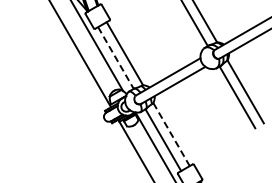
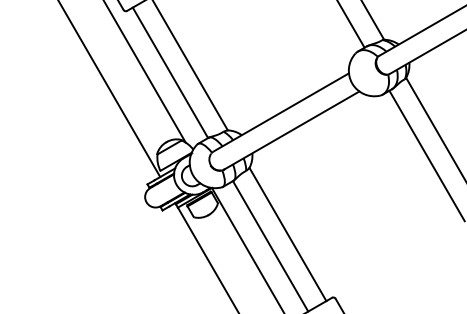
line: (115, 58) -> (169, 73), dashed -> solid
line: (171, 134) -> (287, 234), dashed -> solid

